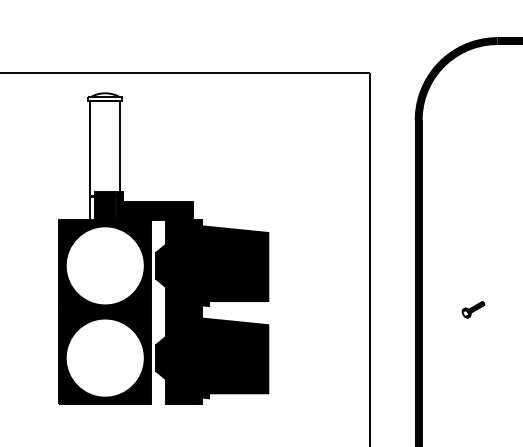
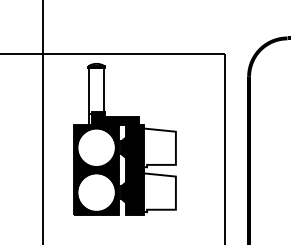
fill: (234, 265) -> (159, 147), removed
part: (473, 308) -> (275, 168), removed
fill: (234, 357) -> (159, 192), removed

